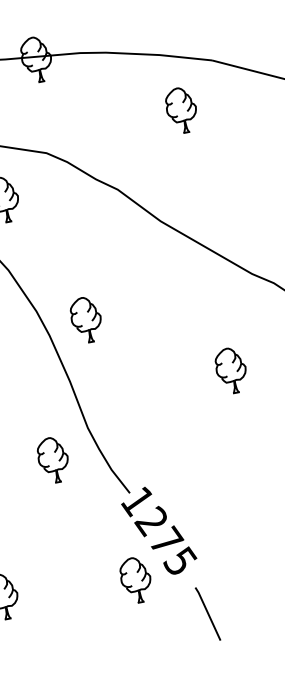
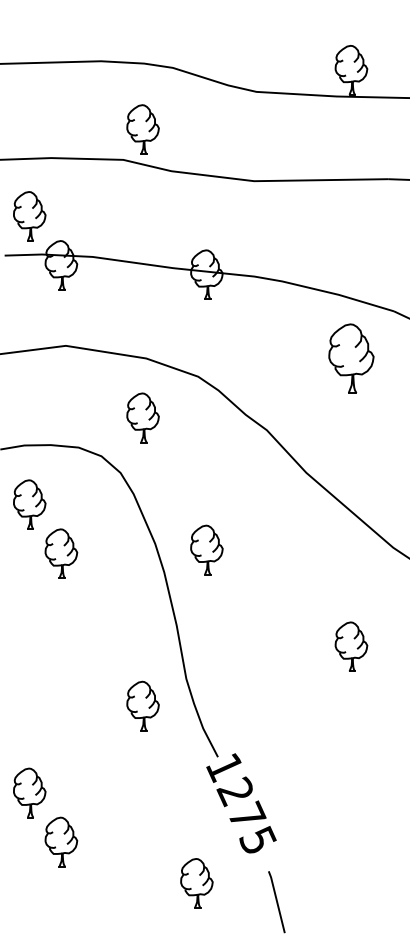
part: (181, 110) -> (351, 358), size x1.4
part: (86, 319) -> (206, 549), moved
part: (135, 580) -> (196, 883), moved

